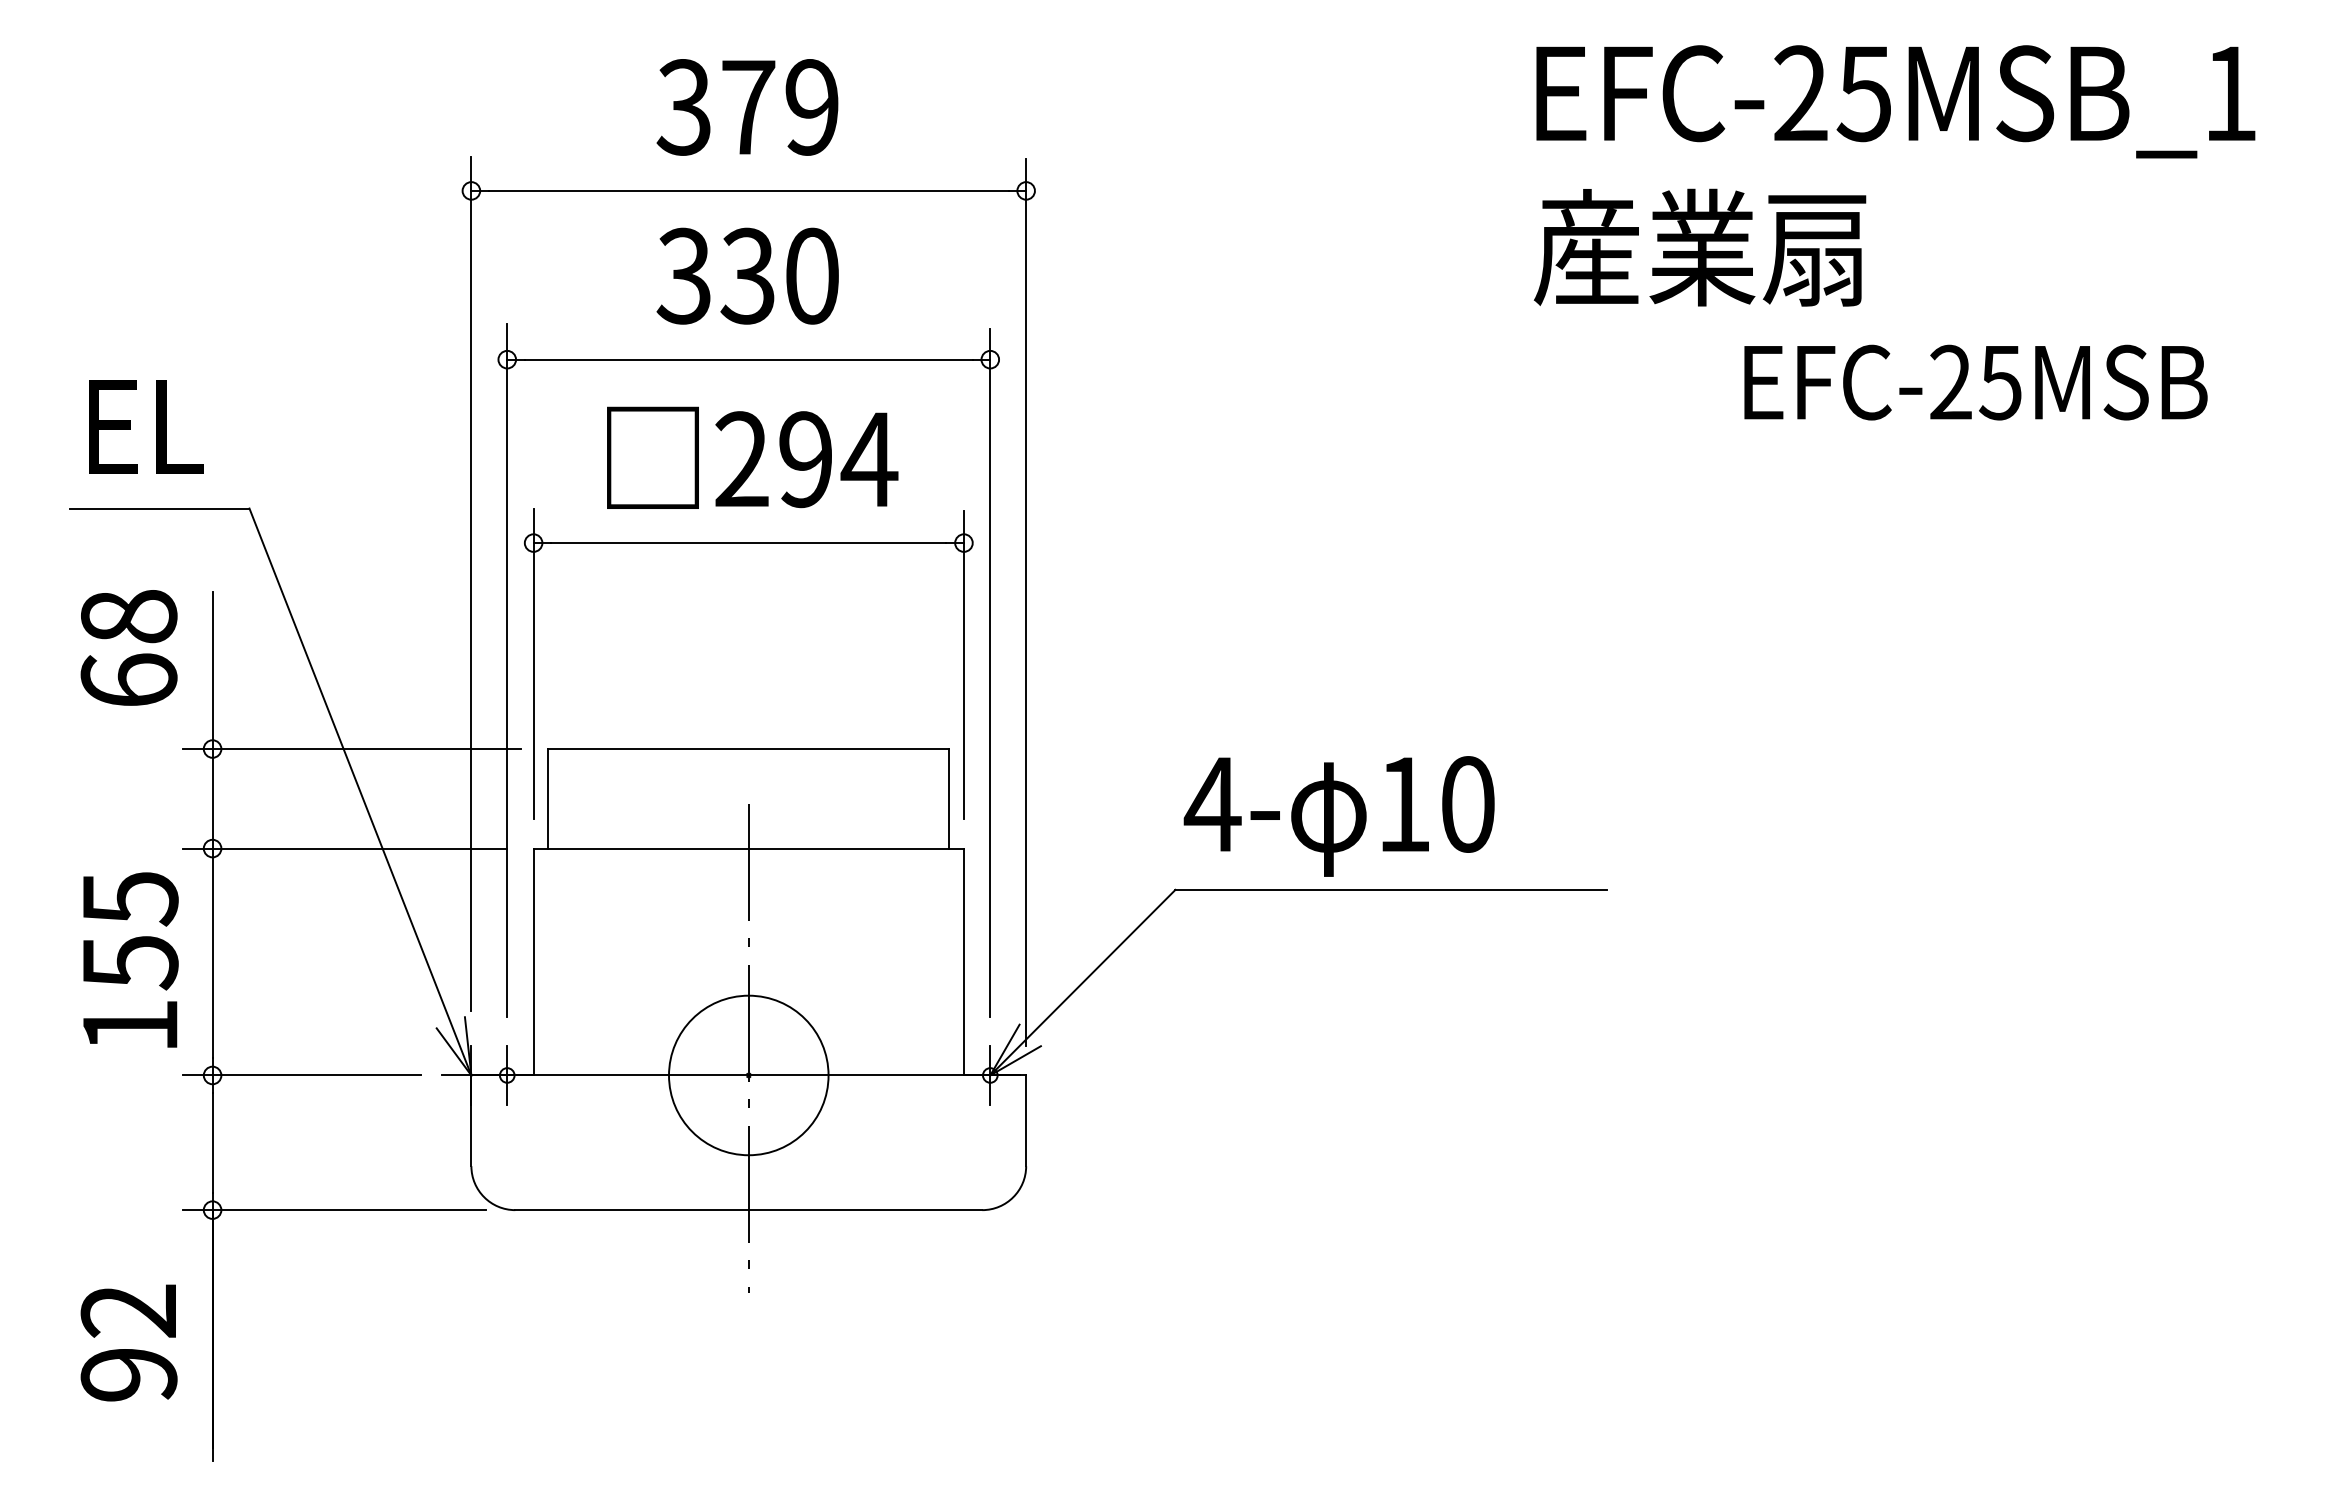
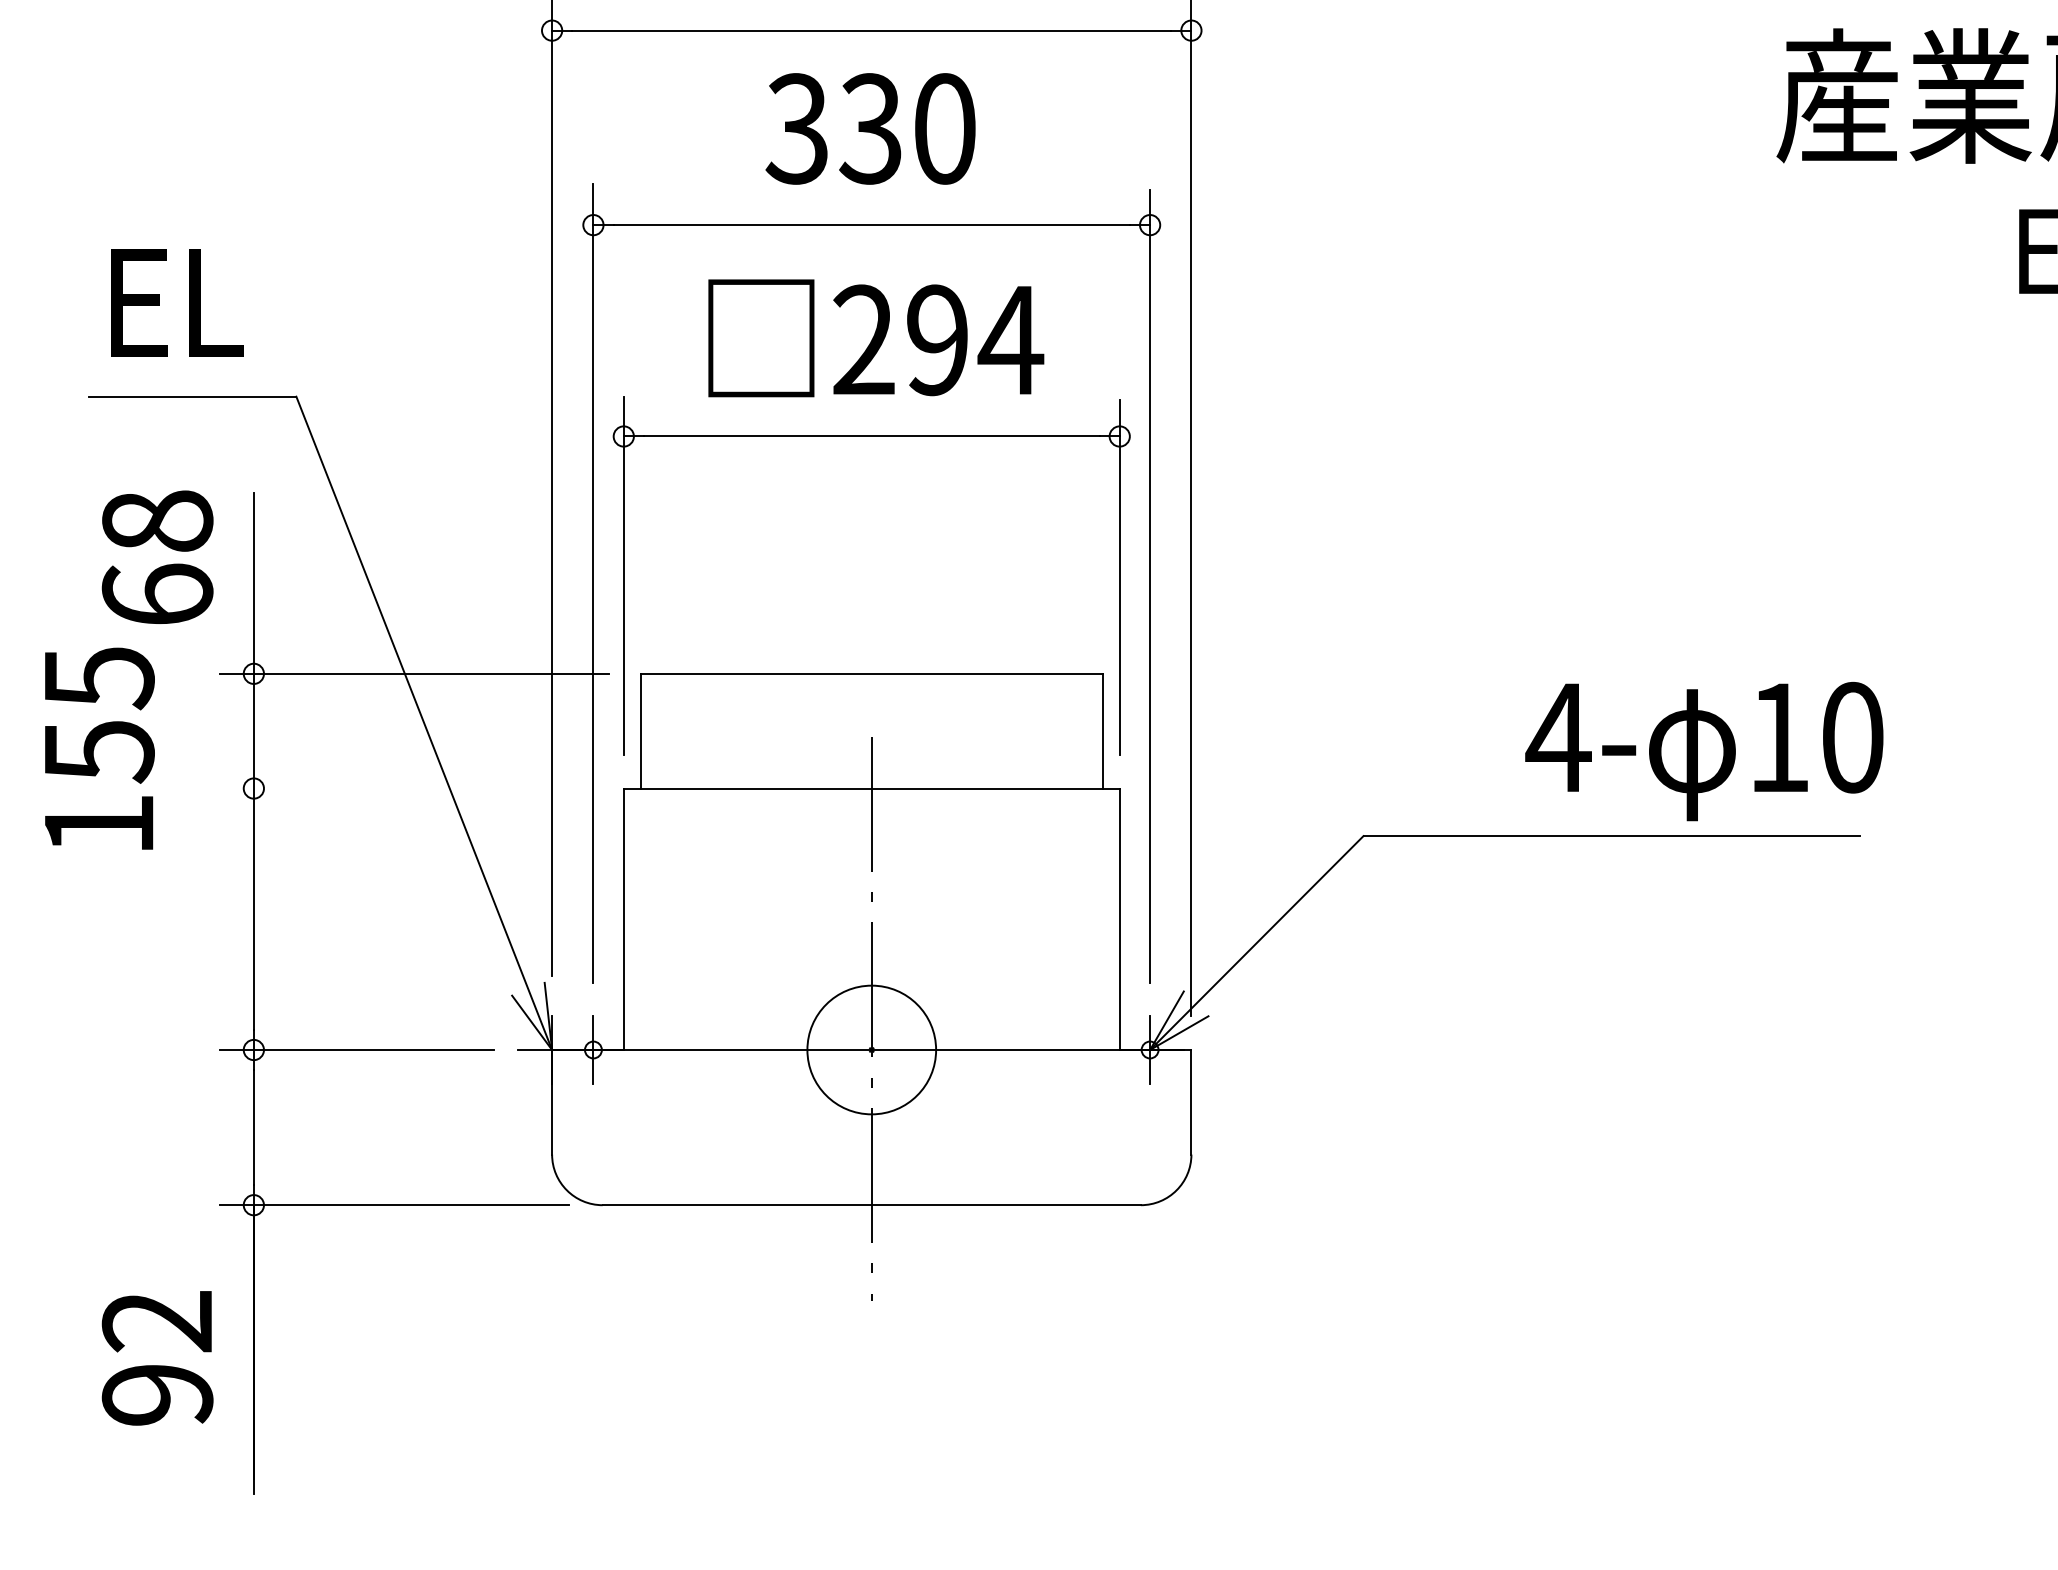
text: (1338, 816) -> (1703, 751), moved
line: (345, 848) -> (407, 788), removed
text: (130, 959) -> (99, 748), moved
circle: (748, 1075) -> (871, 1050), size x0.7

